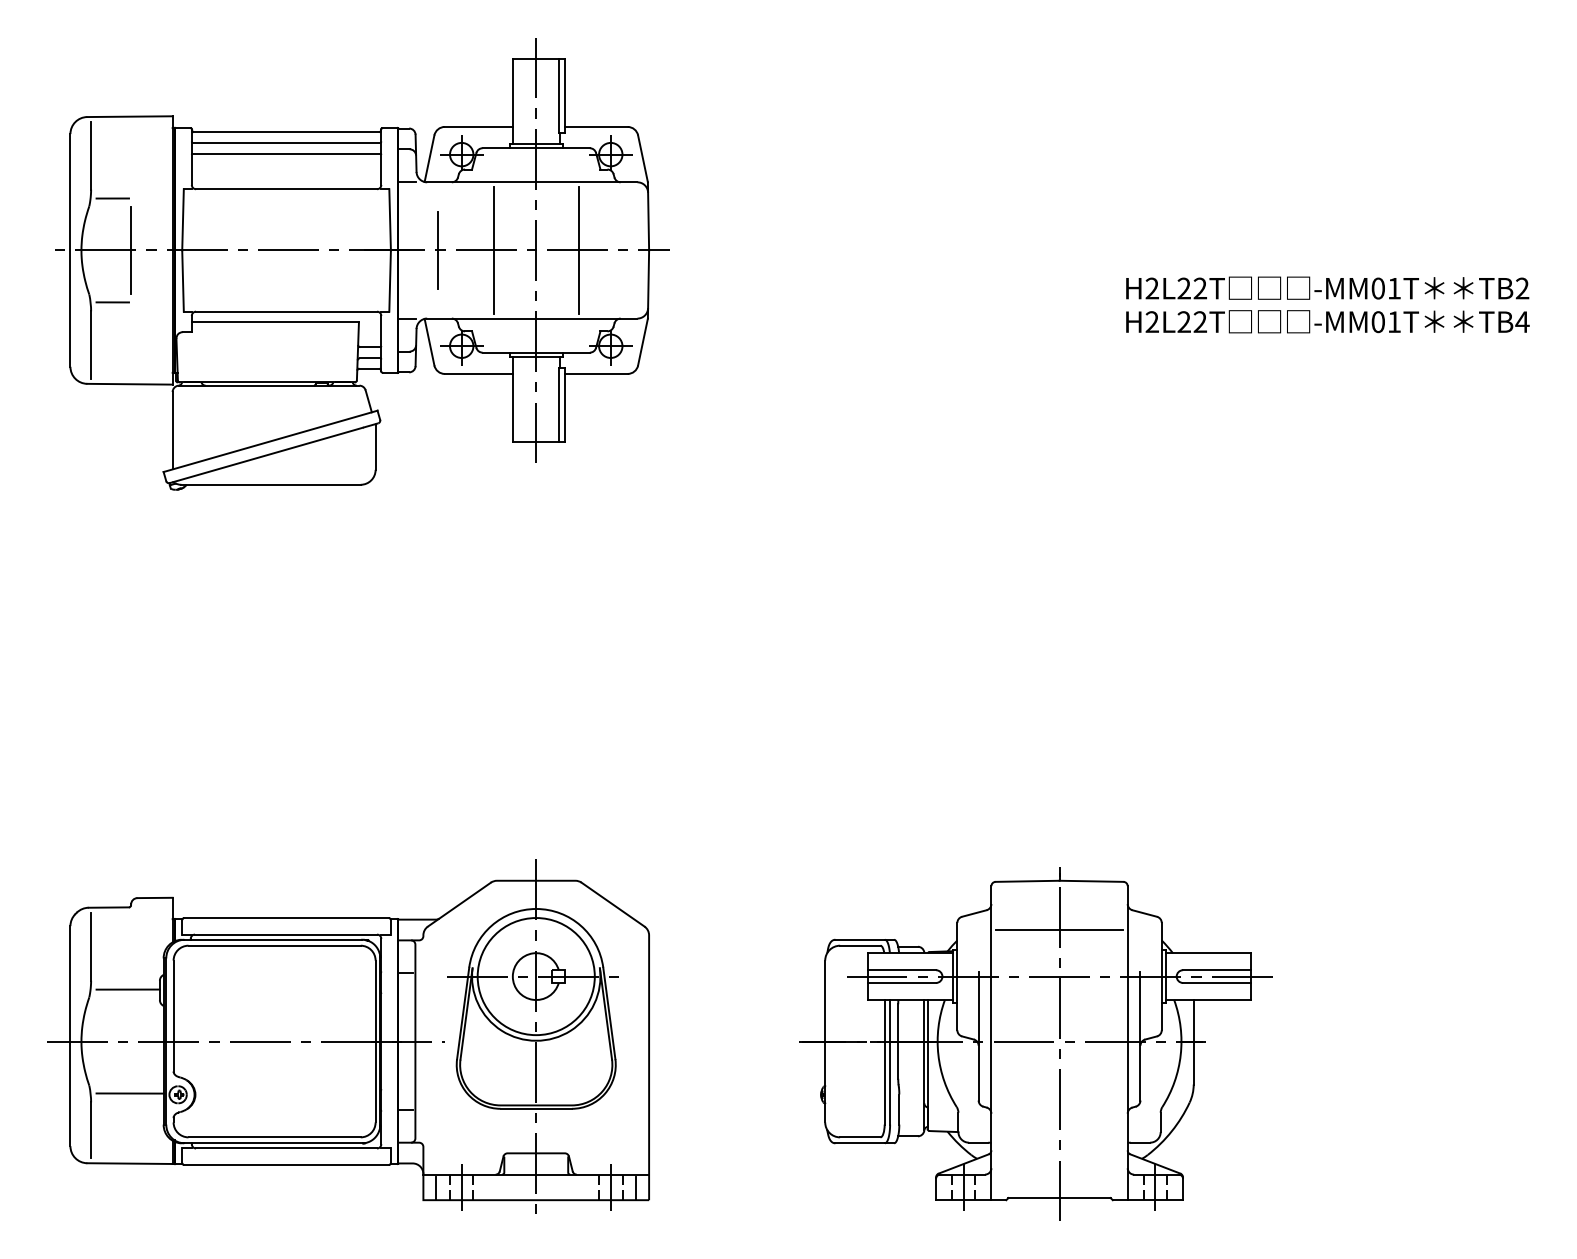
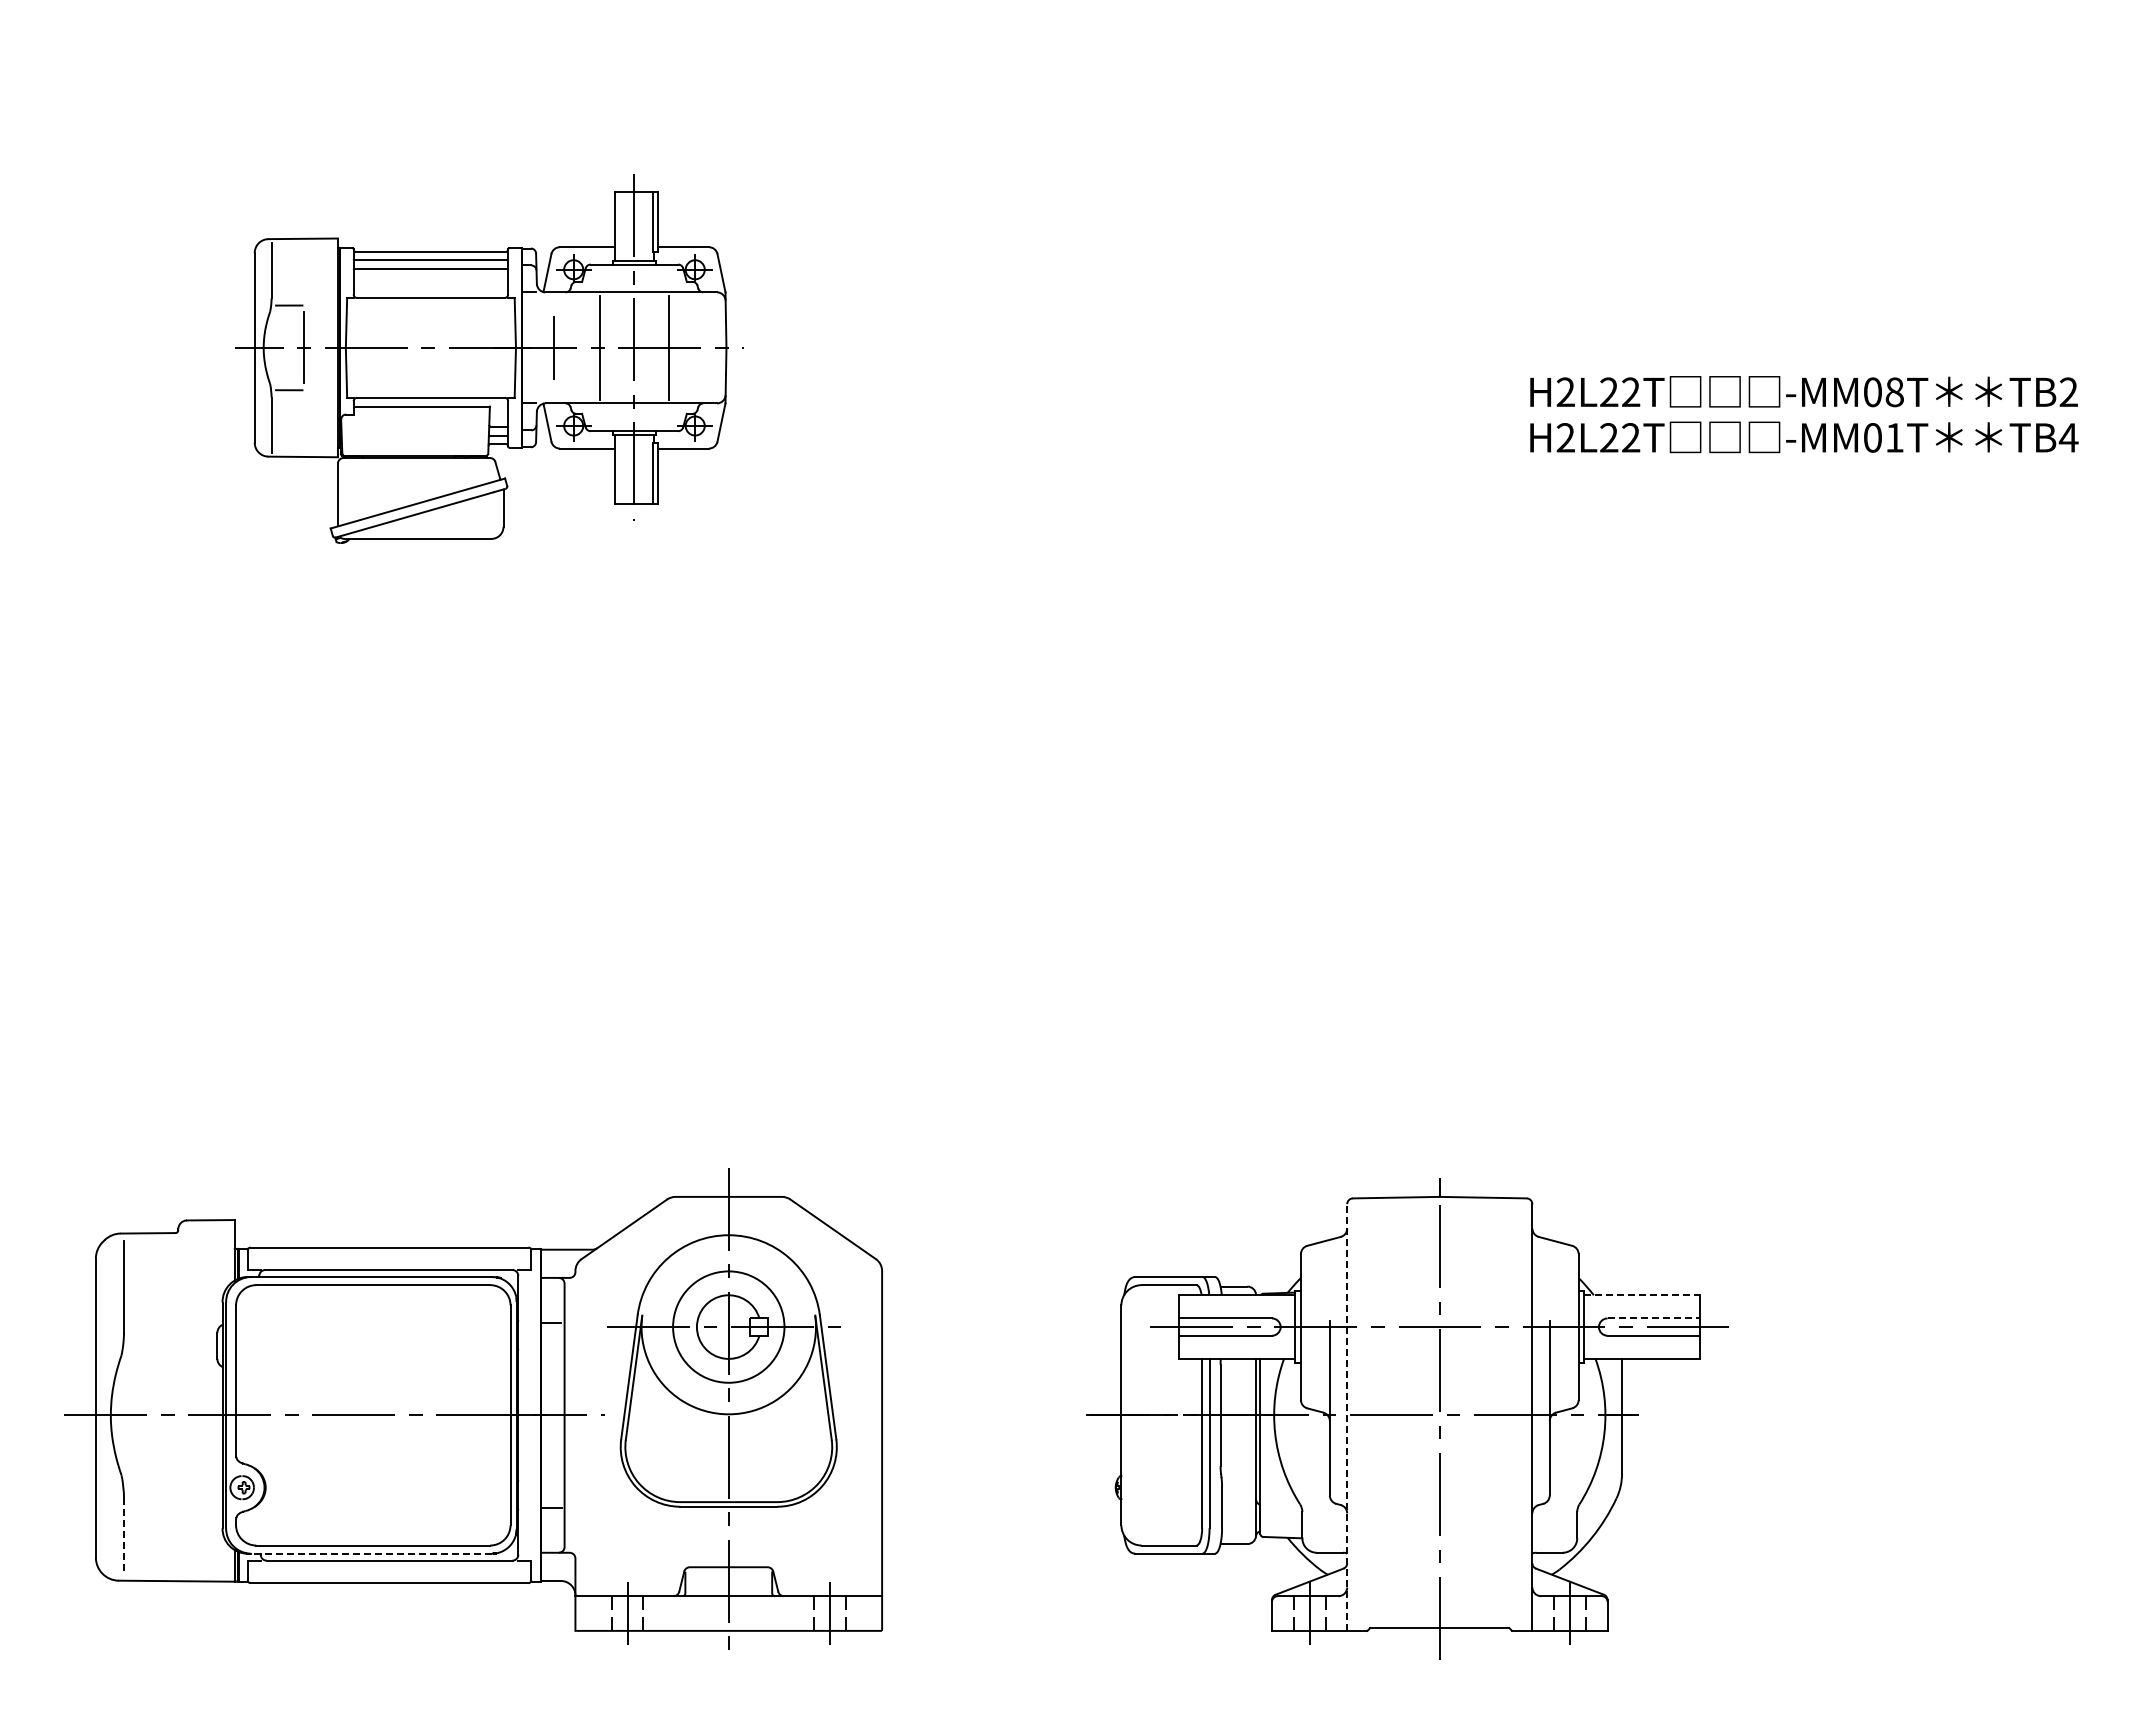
part: (362, 263) -> (492, 358), size x0.6
text: (1394, 288) -> (1894, 392), -MM01T -> -MM08T
line: (1059, 929) -> (1439, 1263), removed
line: (1208, 953) -> (1642, 1295), solid -> dashed
line: (1217, 970) -> (1654, 1318), solid -> dashed
circle: (536, 976) -> (728, 1326), size x0.7
line: (128, 989) -> (174, 1344), removed
line: (991, 1043) -> (1347, 1417), solid -> dashed
line: (129, 1093) -> (176, 1485), removed
line: (91, 1129) -> (124, 1535), solid -> dashed
line: (273, 1143) -> (371, 1553), solid -> dashed
line: (435, 1188) -> (592, 1614), removed
line: (636, 1188) -> (864, 1614), removed

